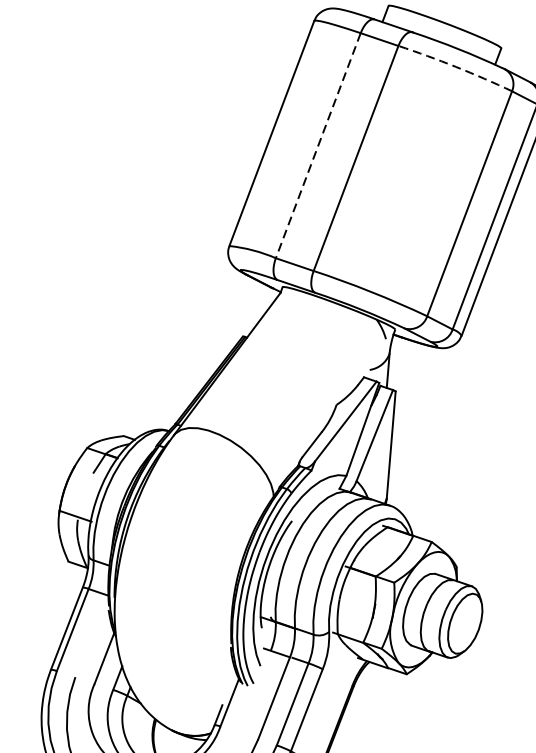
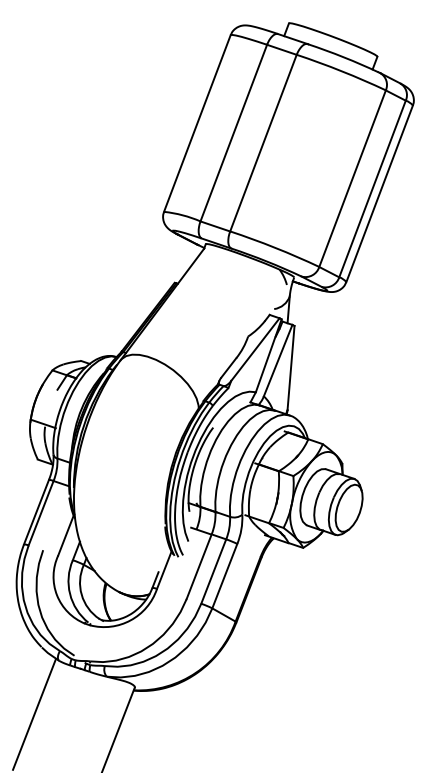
arc: (455, 67) -> (341, 71), dashed -> solid
line: (317, 146) -> (233, 133), dashed -> solid

